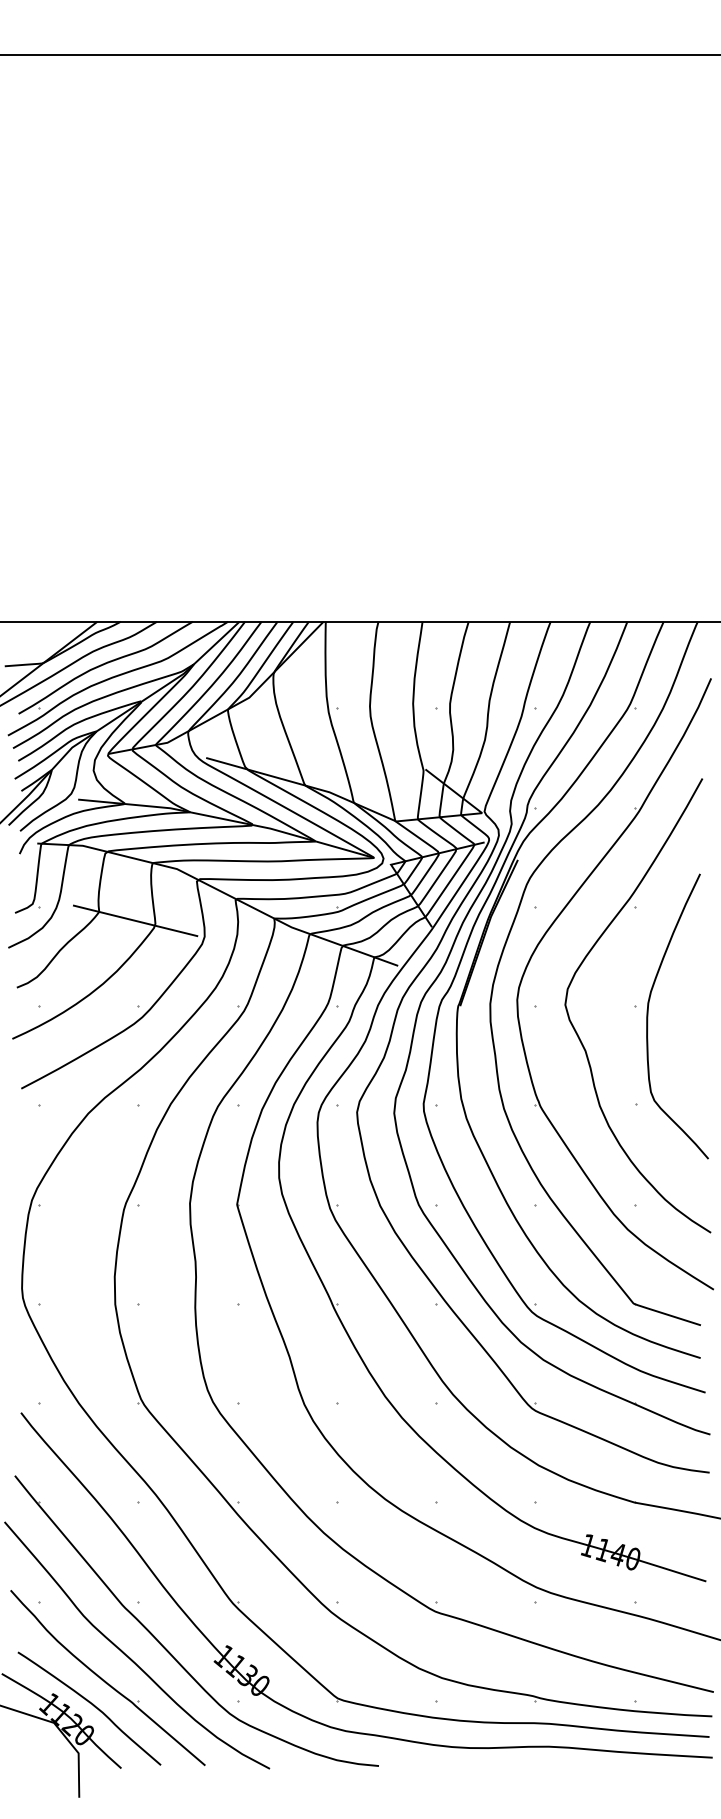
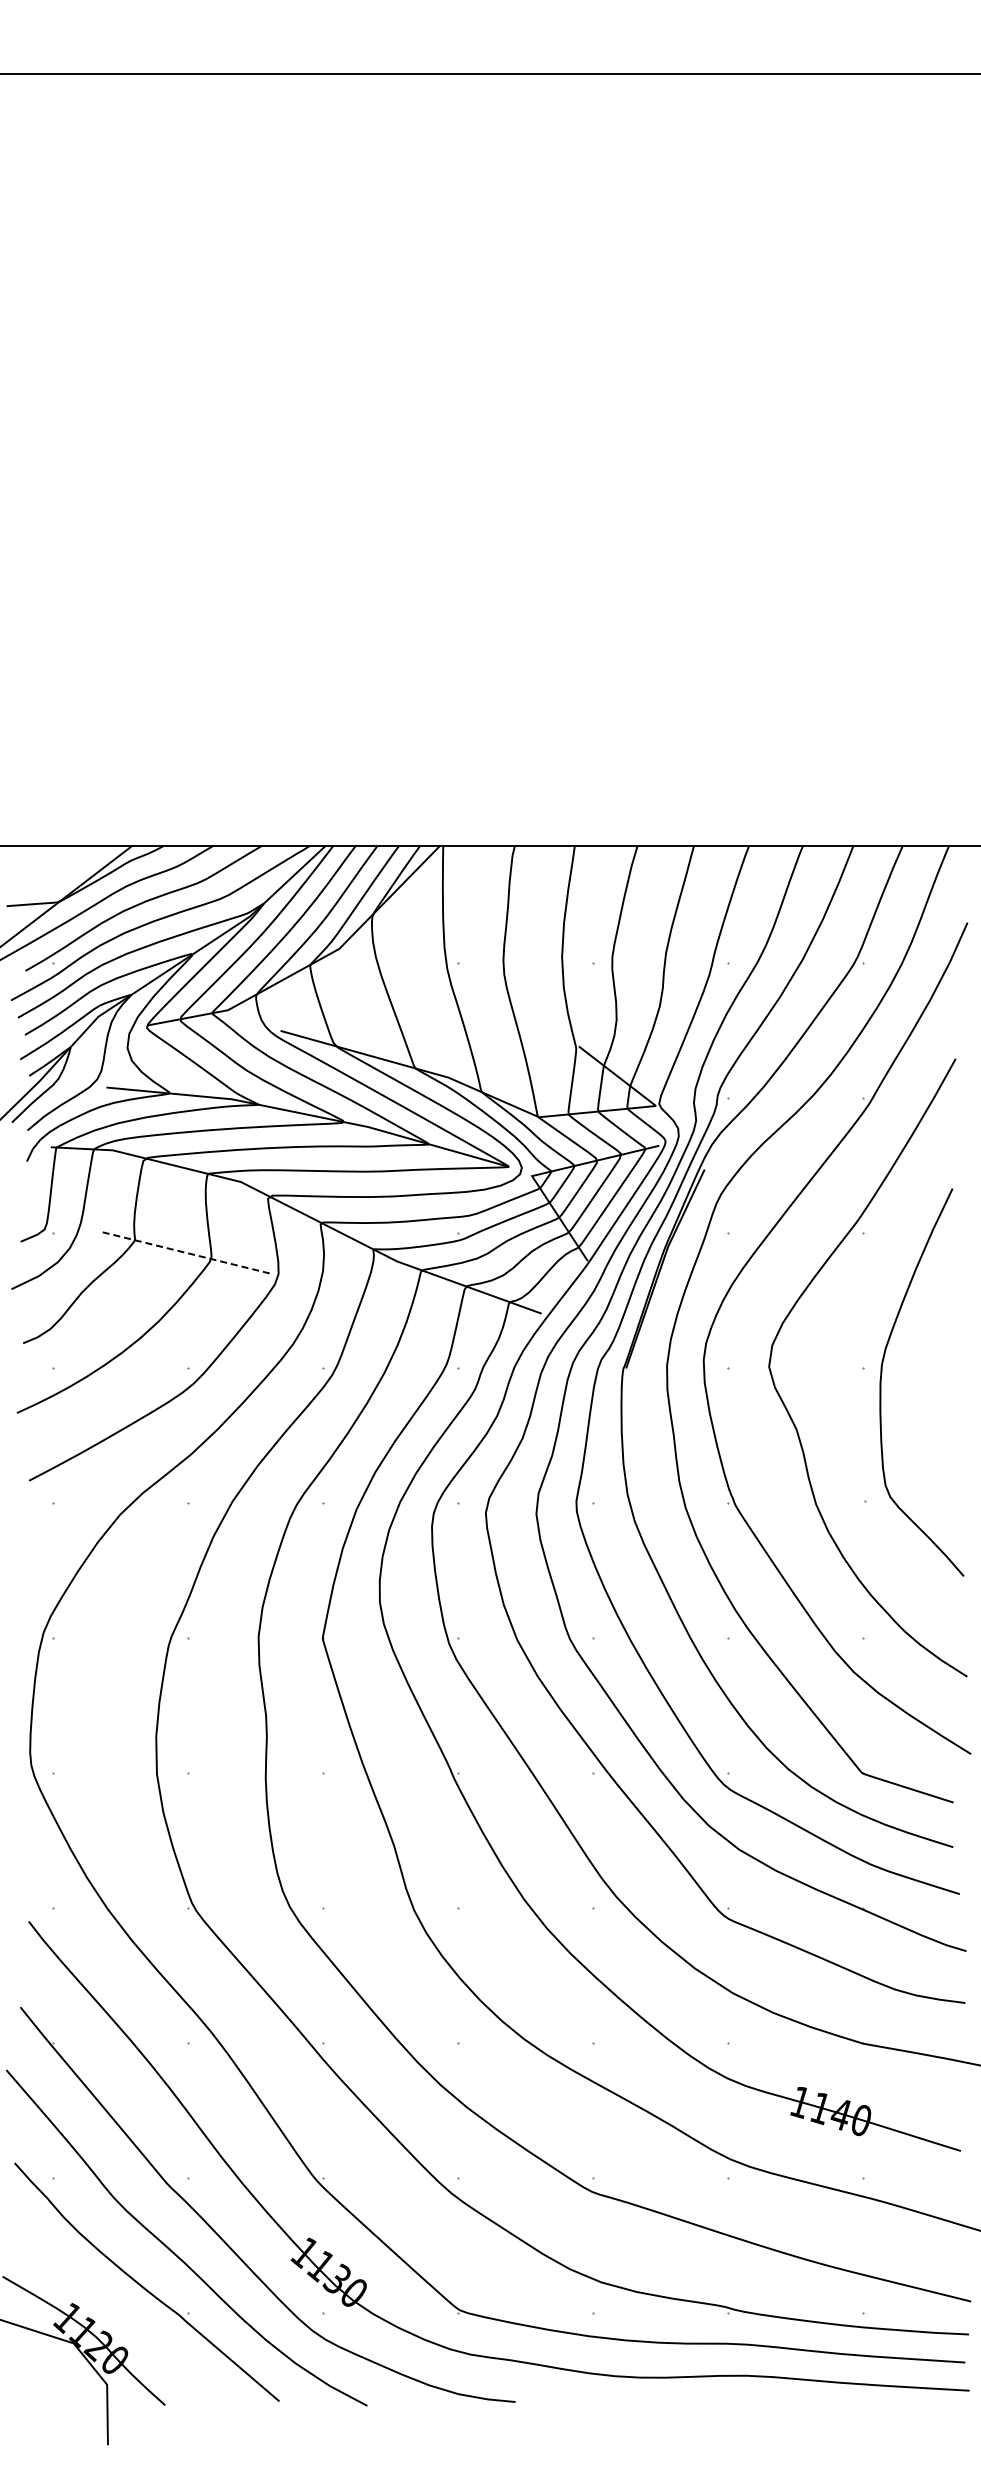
line: (135, 920) -> (184, 1252), solid -> dashed
curve: (91, 1704) -> (124, 2318), removed

